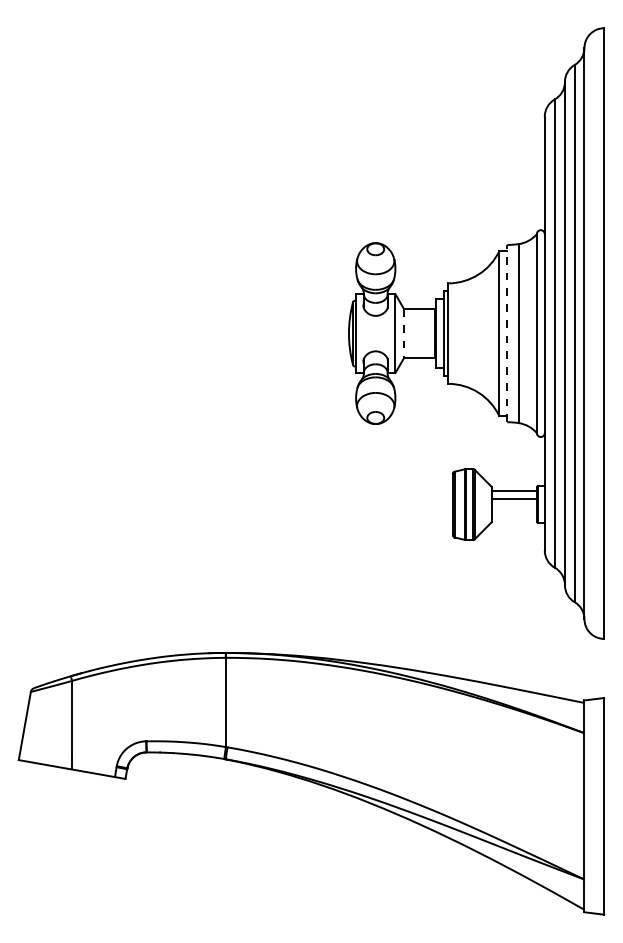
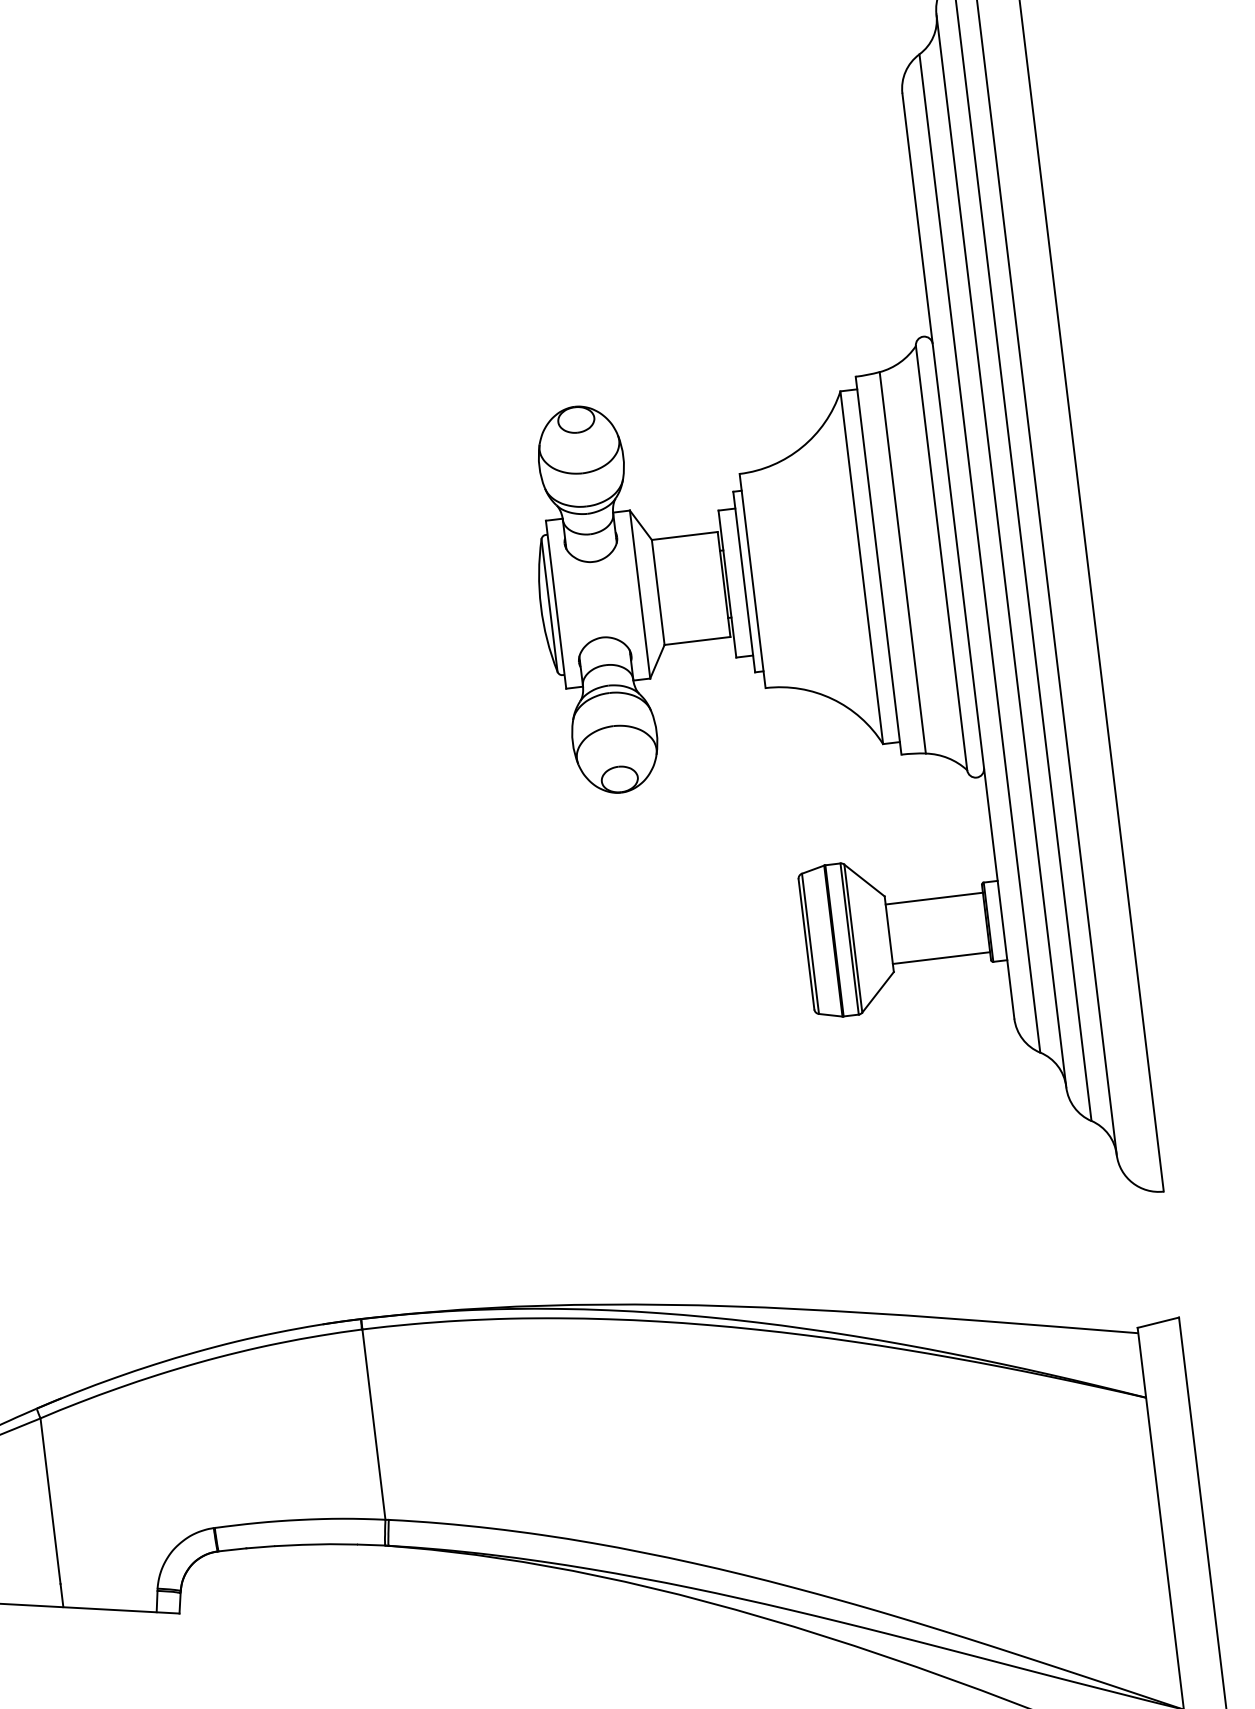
line: (403, 333) -> (657, 592), dashed -> solid
line: (507, 333) -> (878, 565), dashed -> solid
line: (514, 498) -> (941, 958), moved

